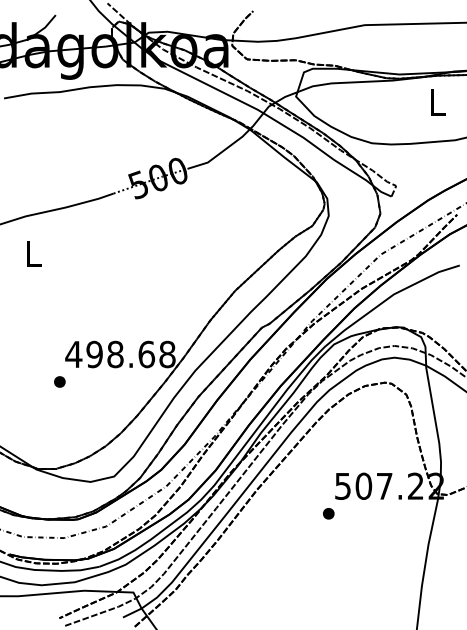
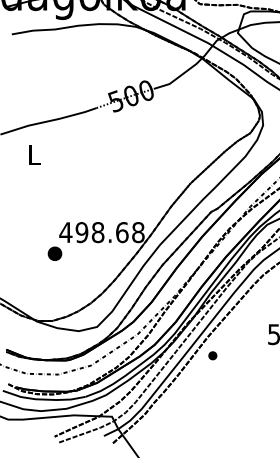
part: (59, 381) -> (54, 253), size x1.6
part: (328, 513) -> (212, 355), moved

